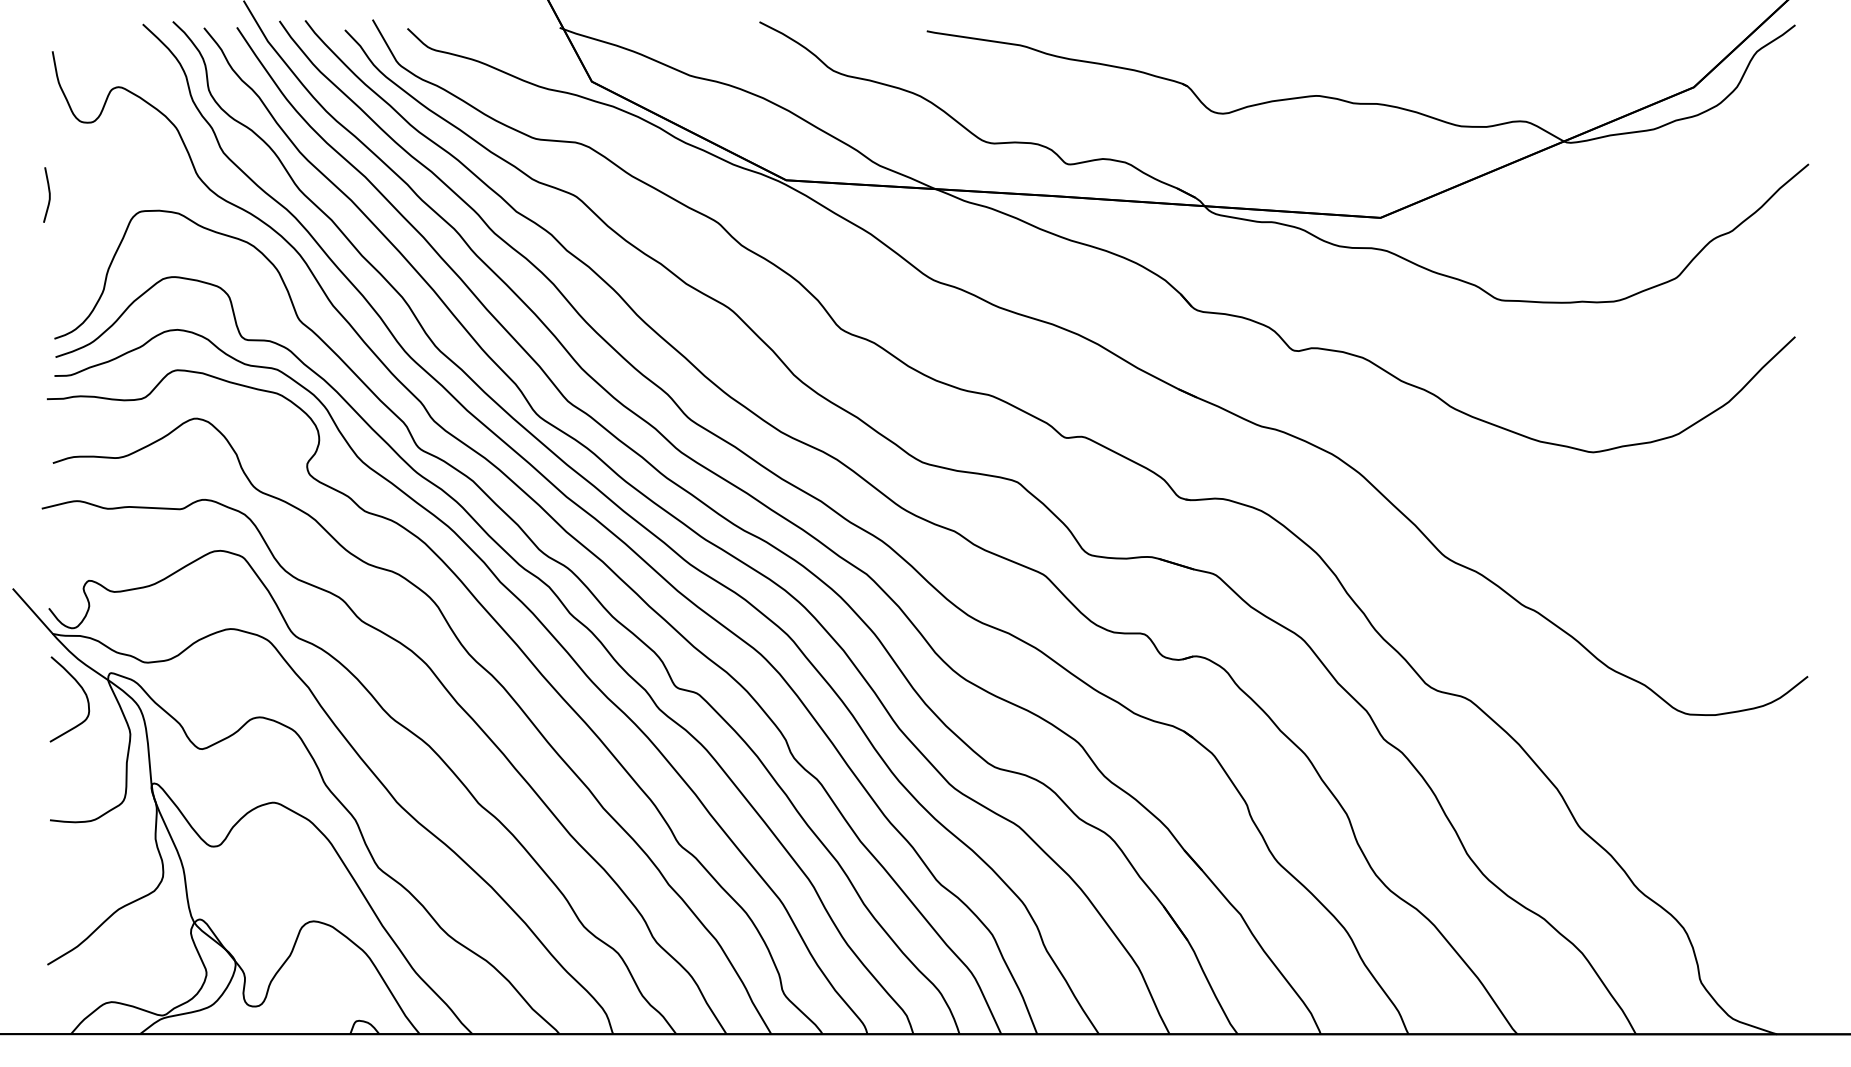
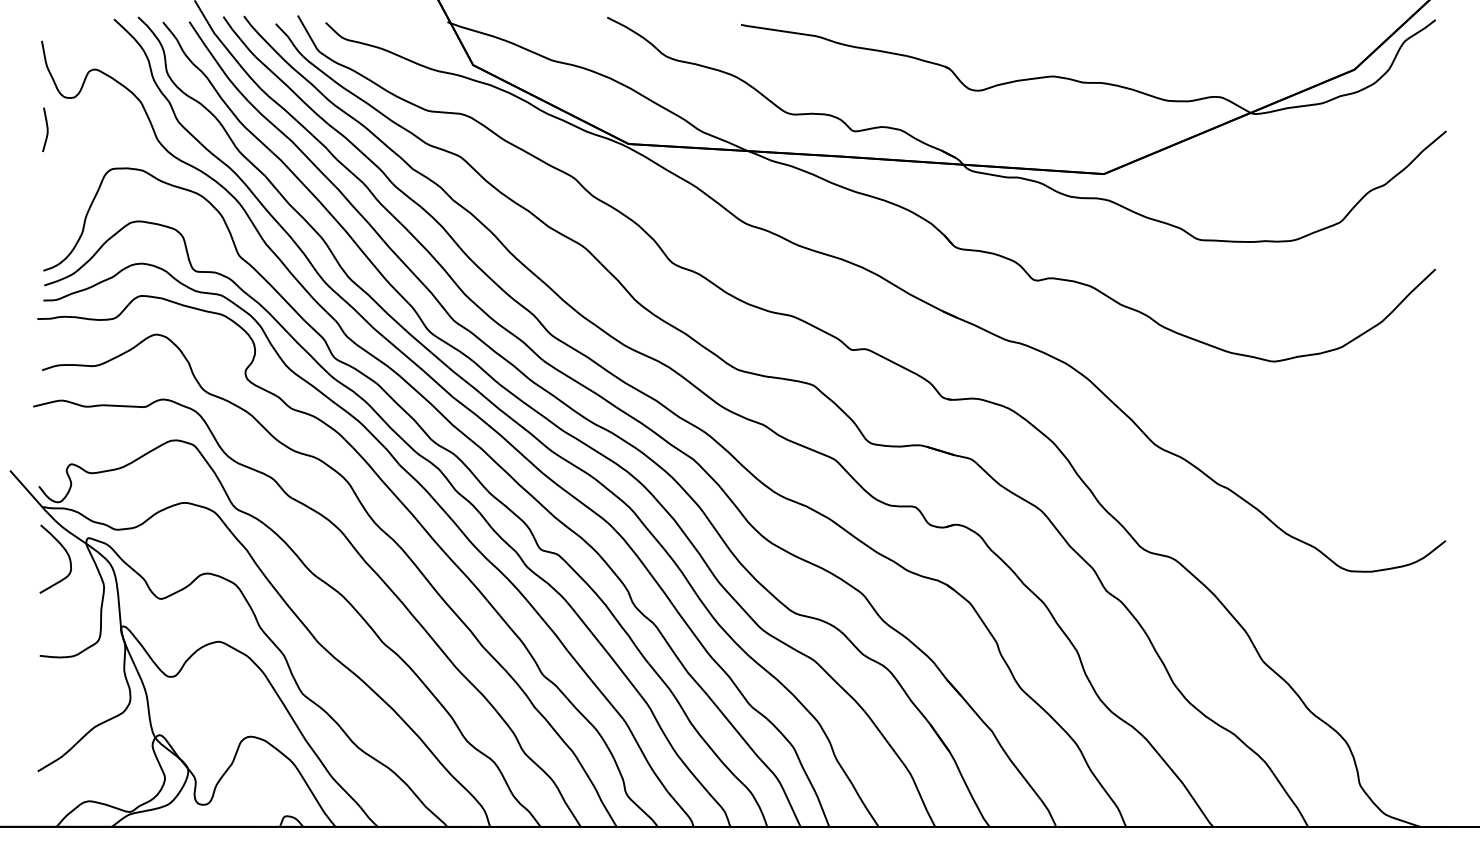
curve: (48, 194) -> (46, 129), moved

